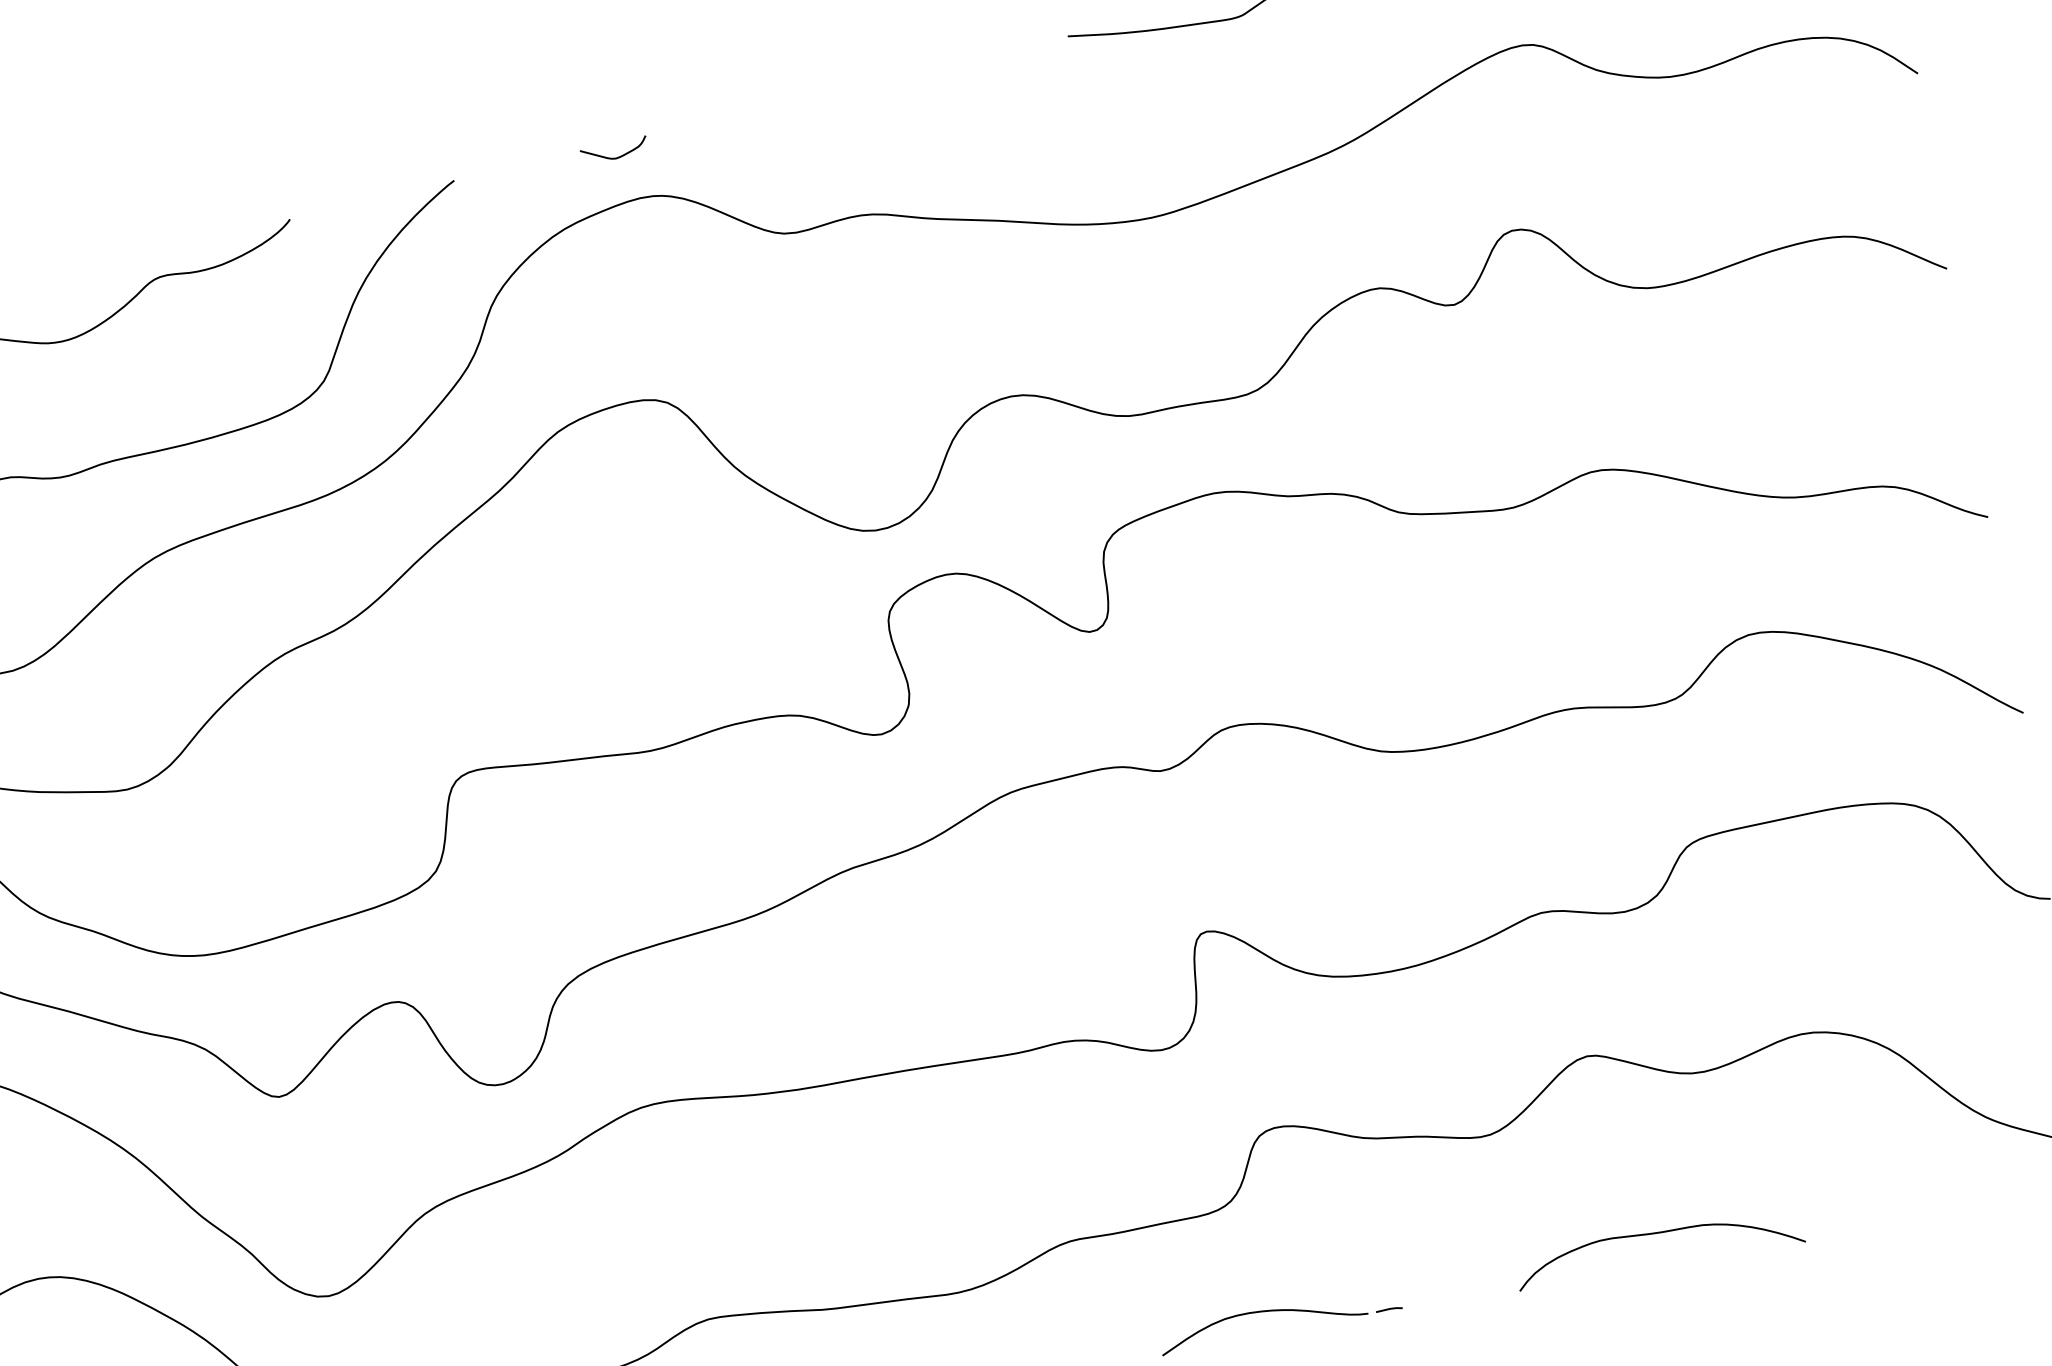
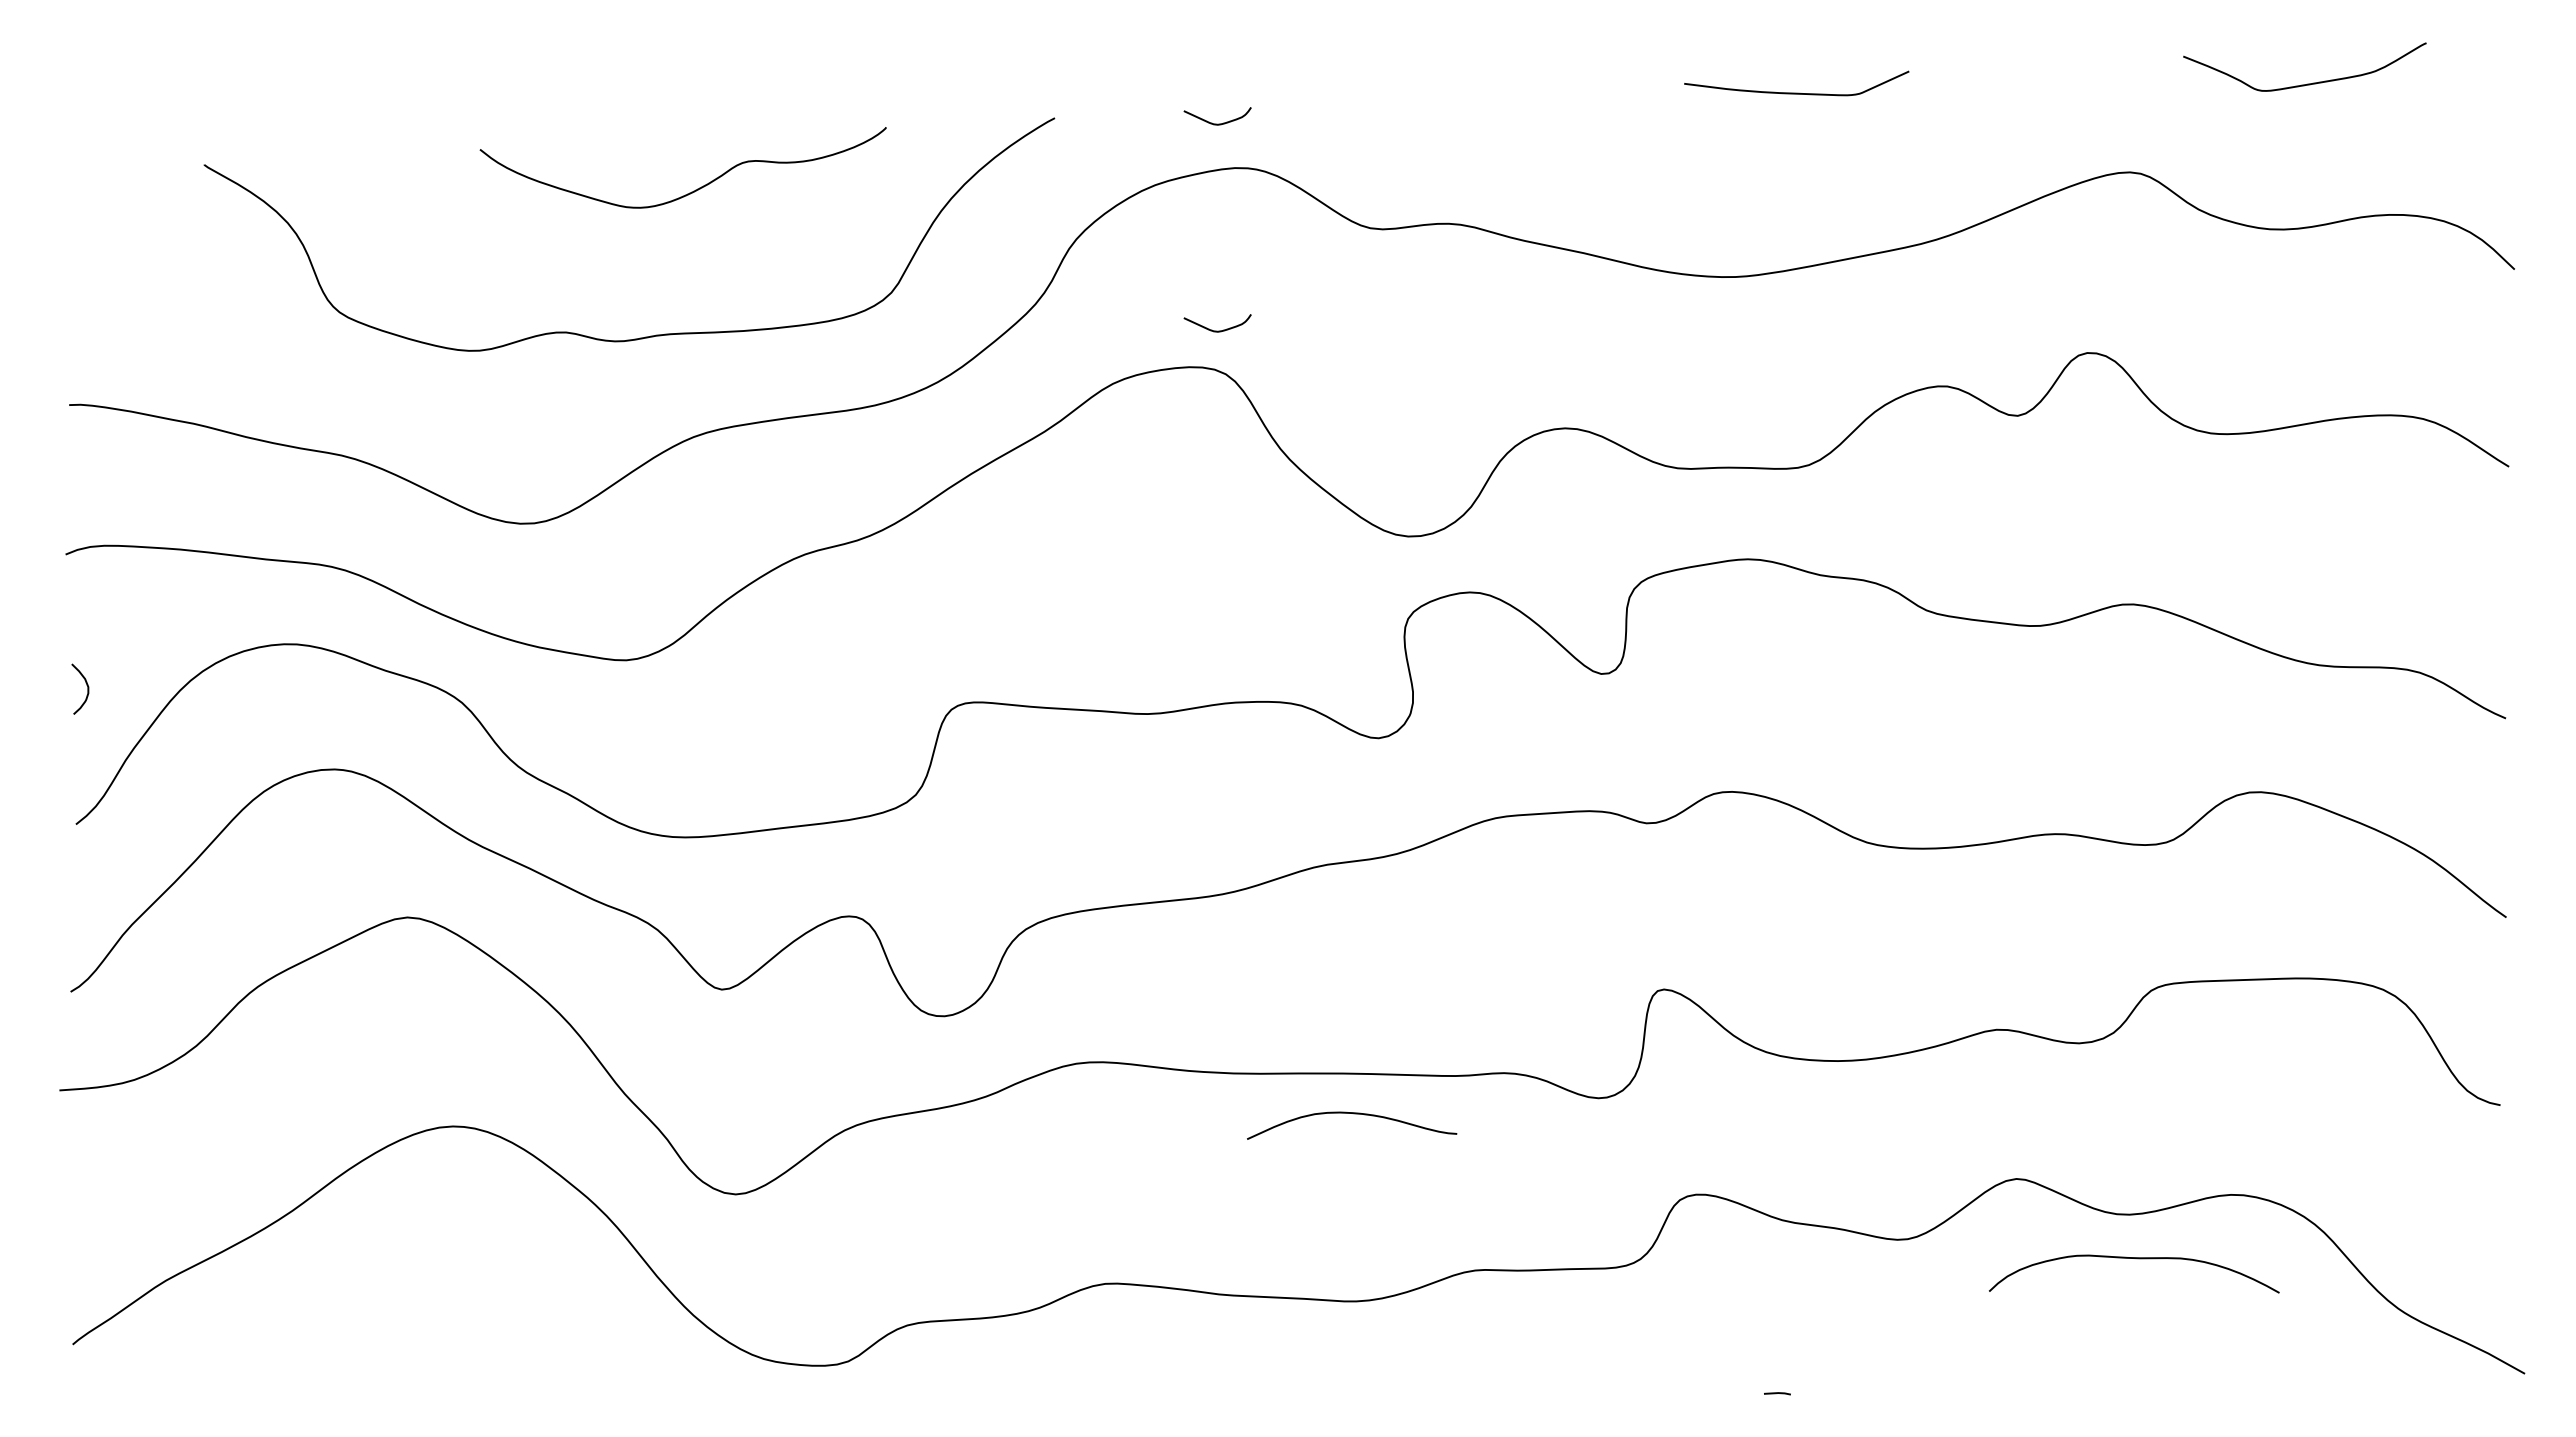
curve: (651, 361) -> (1217, 330), added
curve: (1659, 1233) -> (2136, 1259), moved
curve: (1262, 1312) -> (1353, 1114), moved

